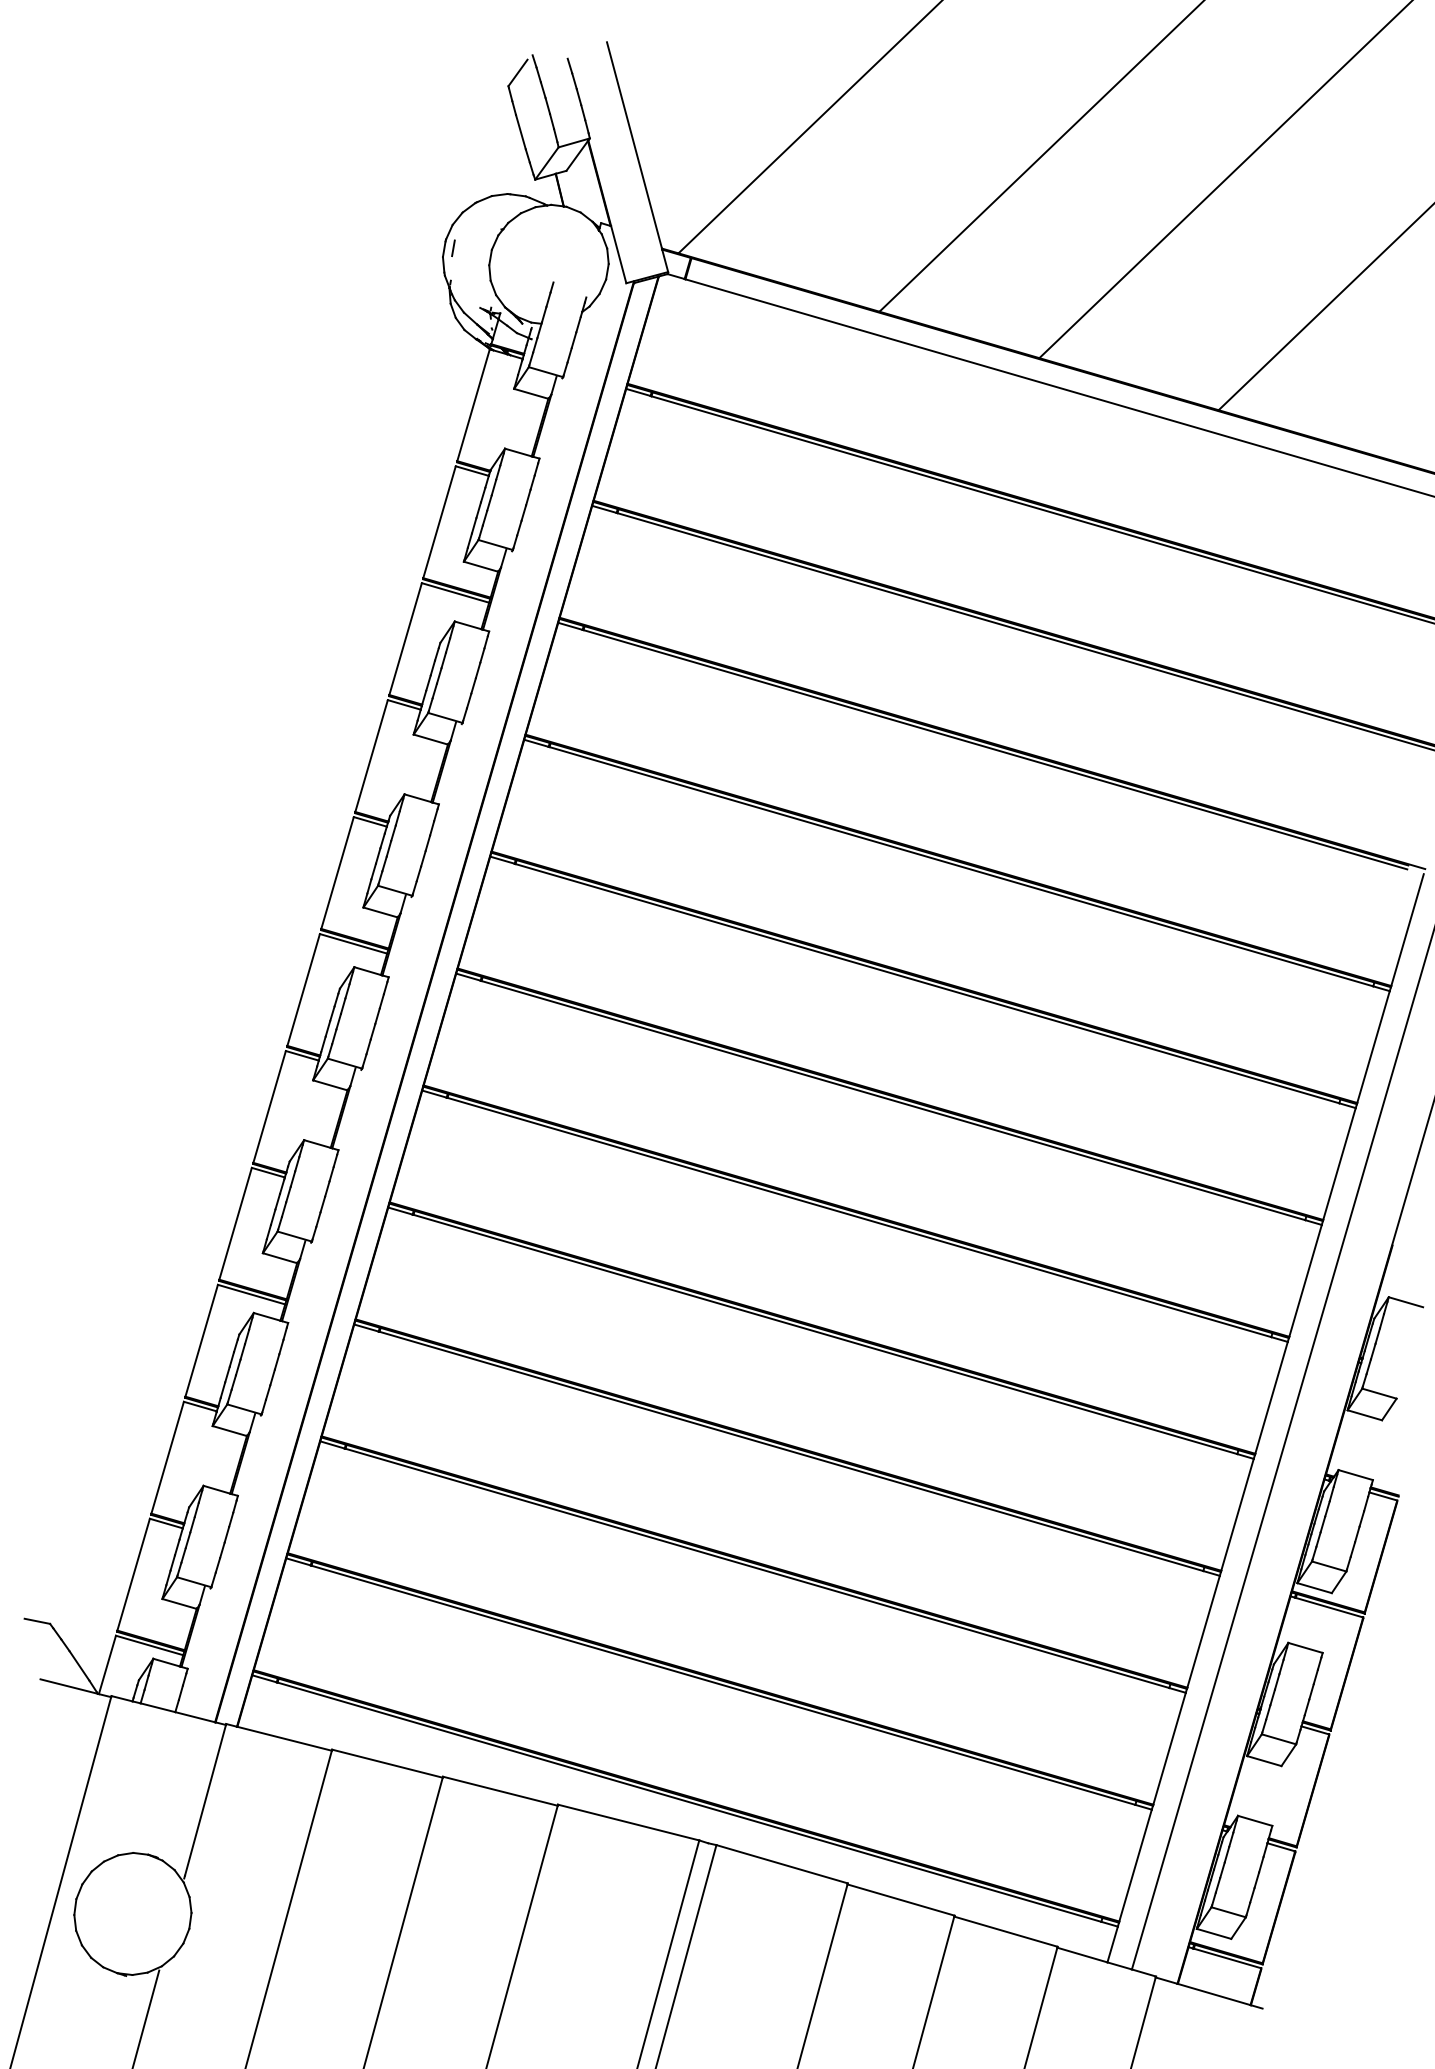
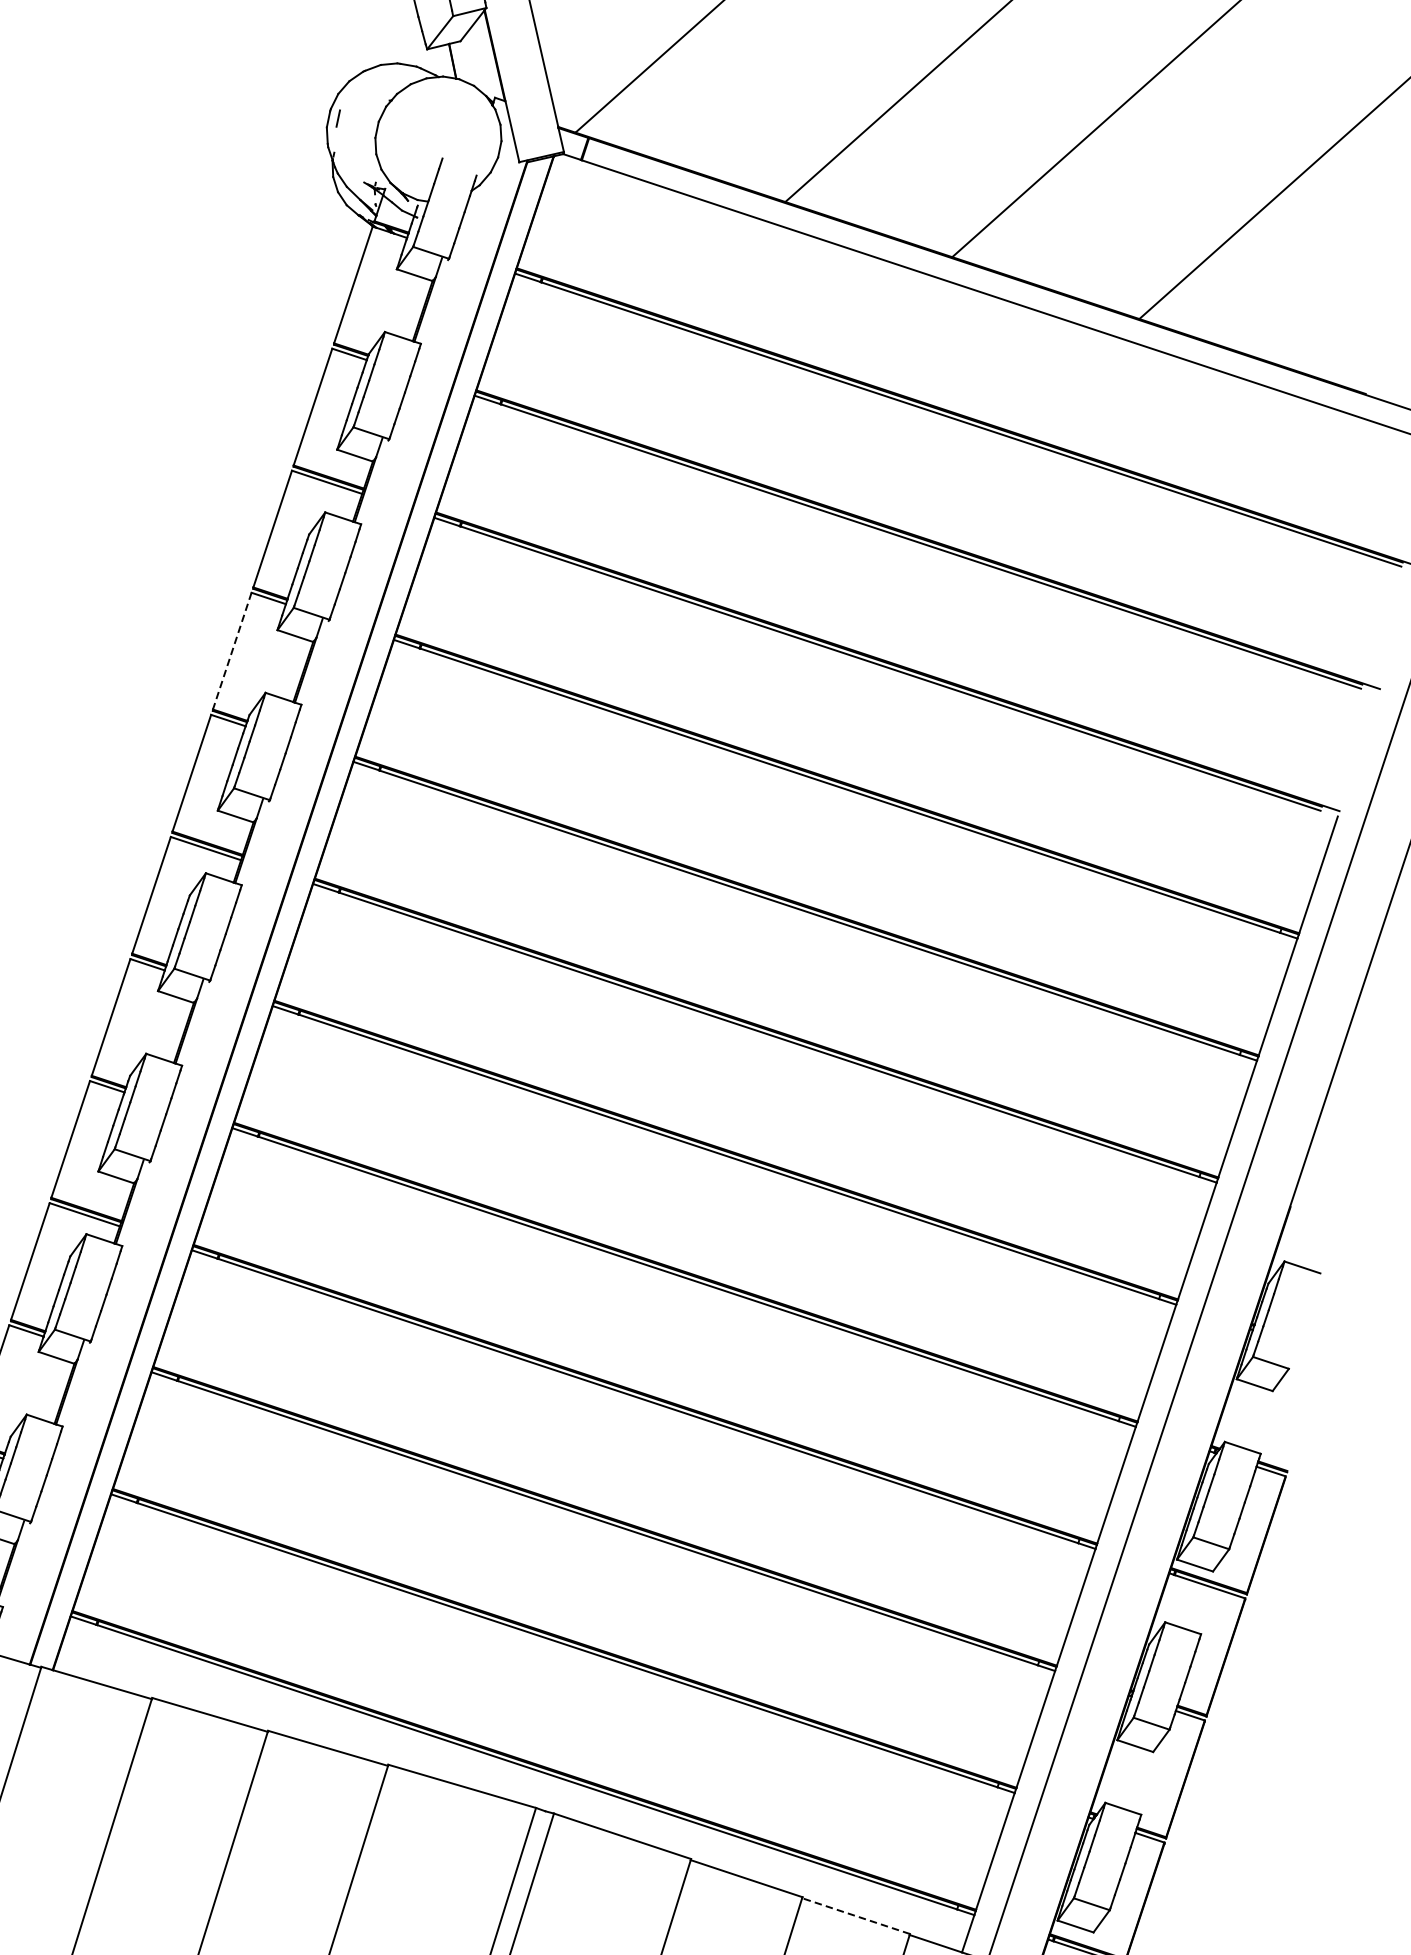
line: (371, 756) -> (232, 651), solid -> dashed
line: (1005, 1931) -> (855, 1915), solid -> dashed

